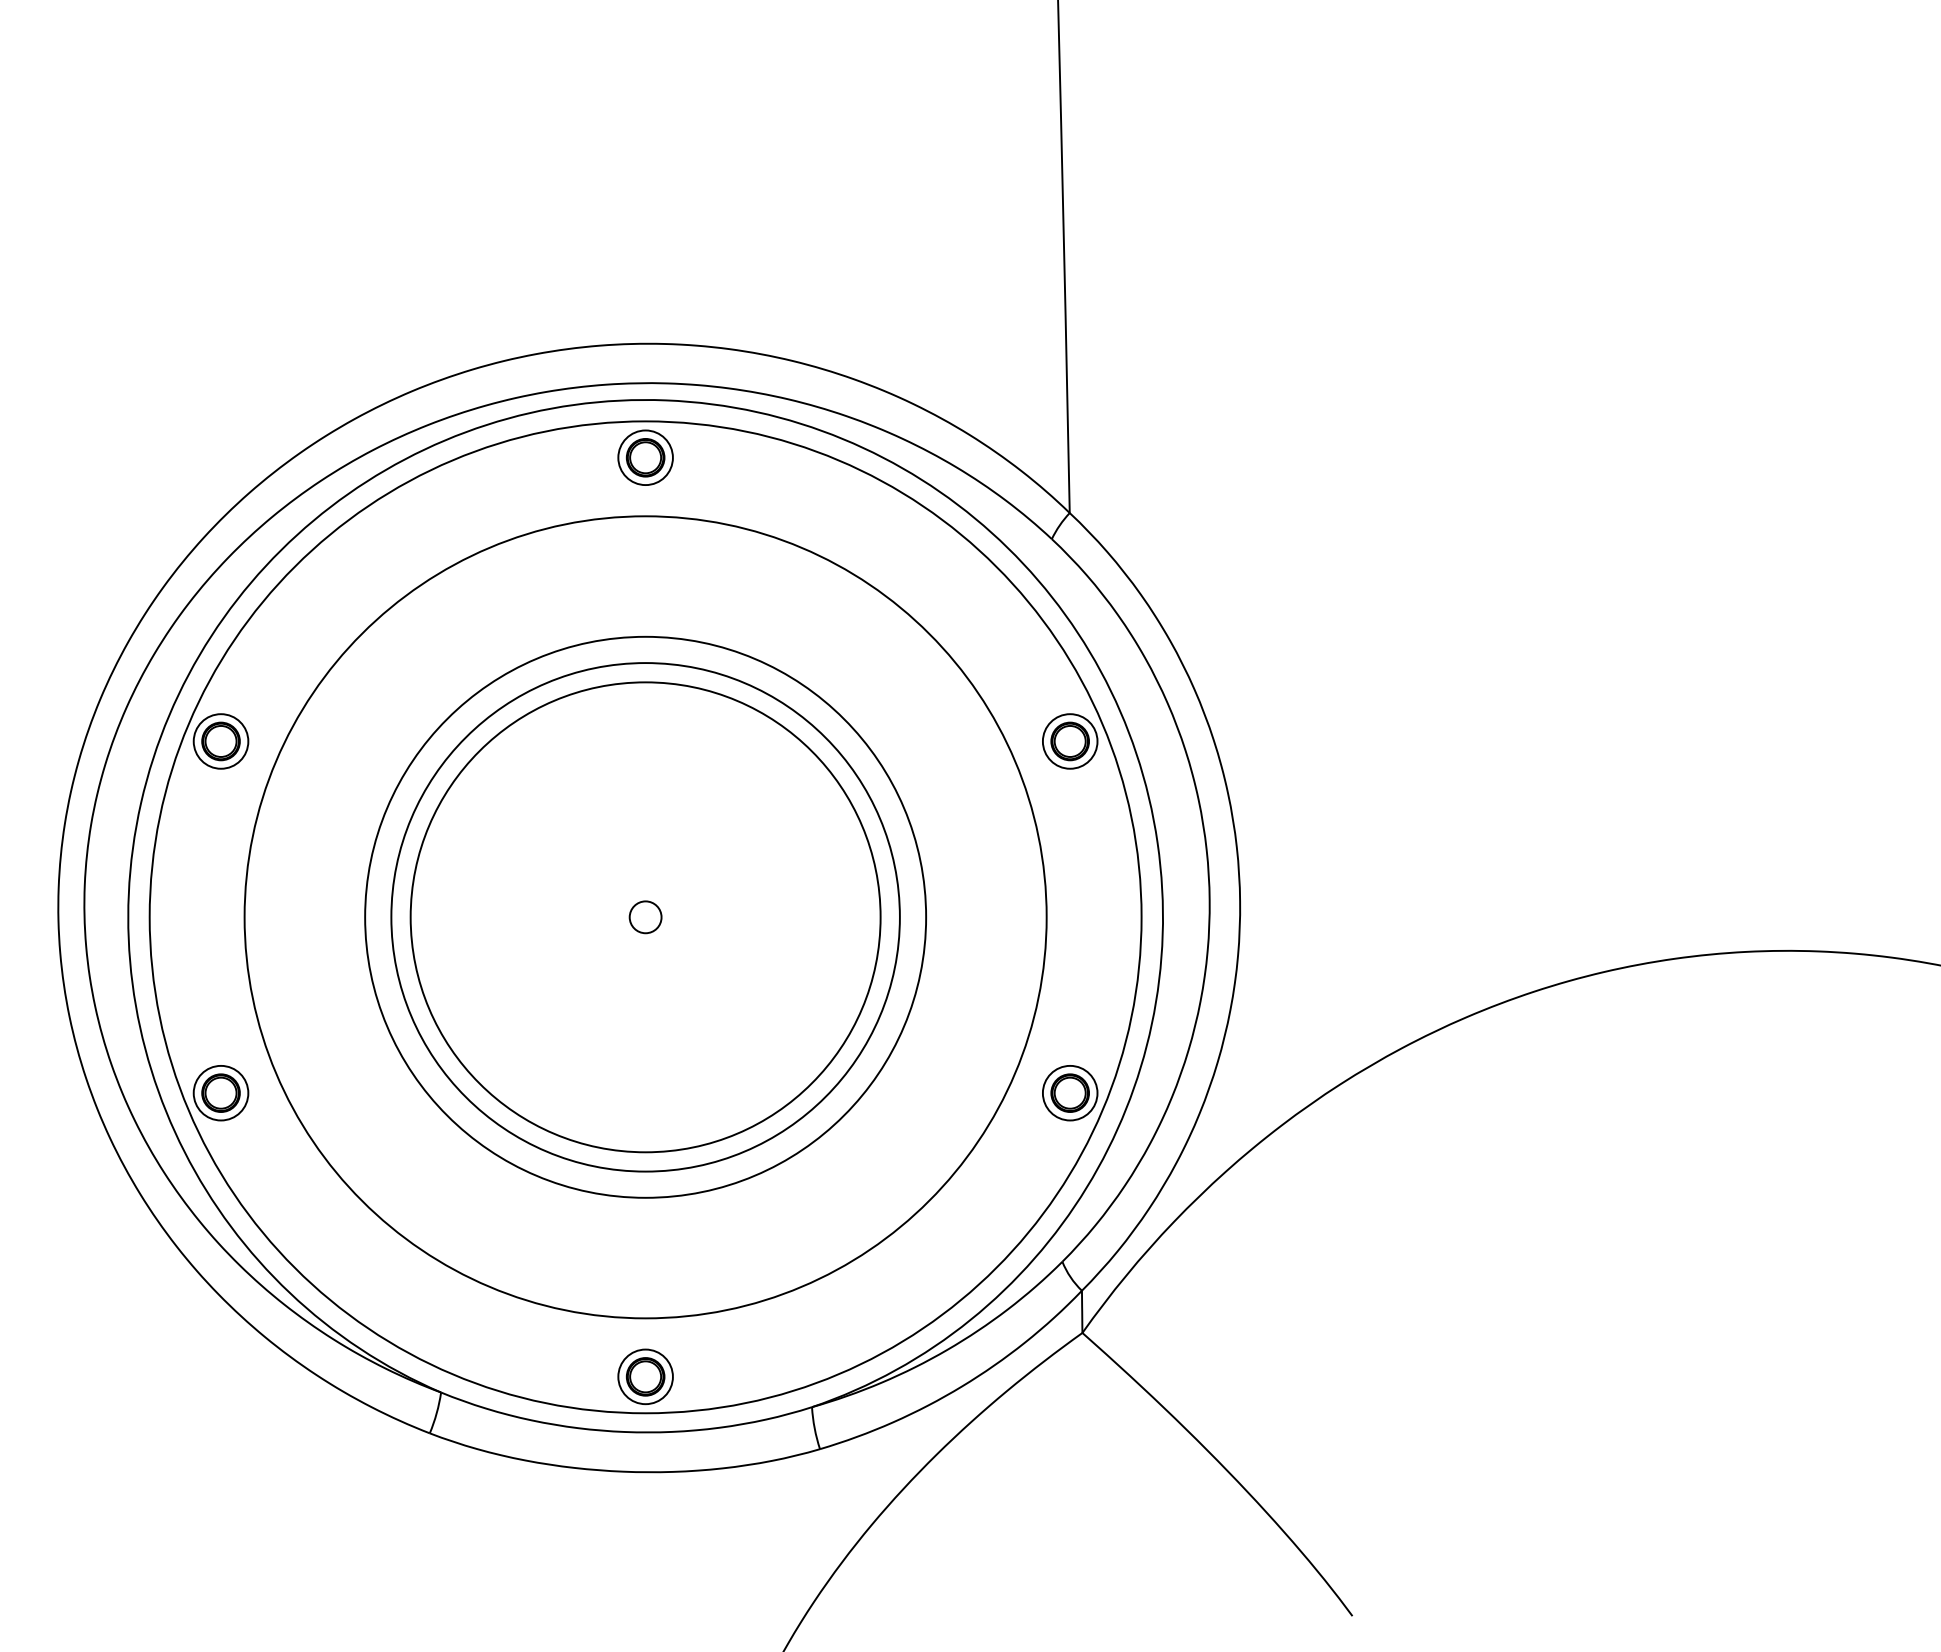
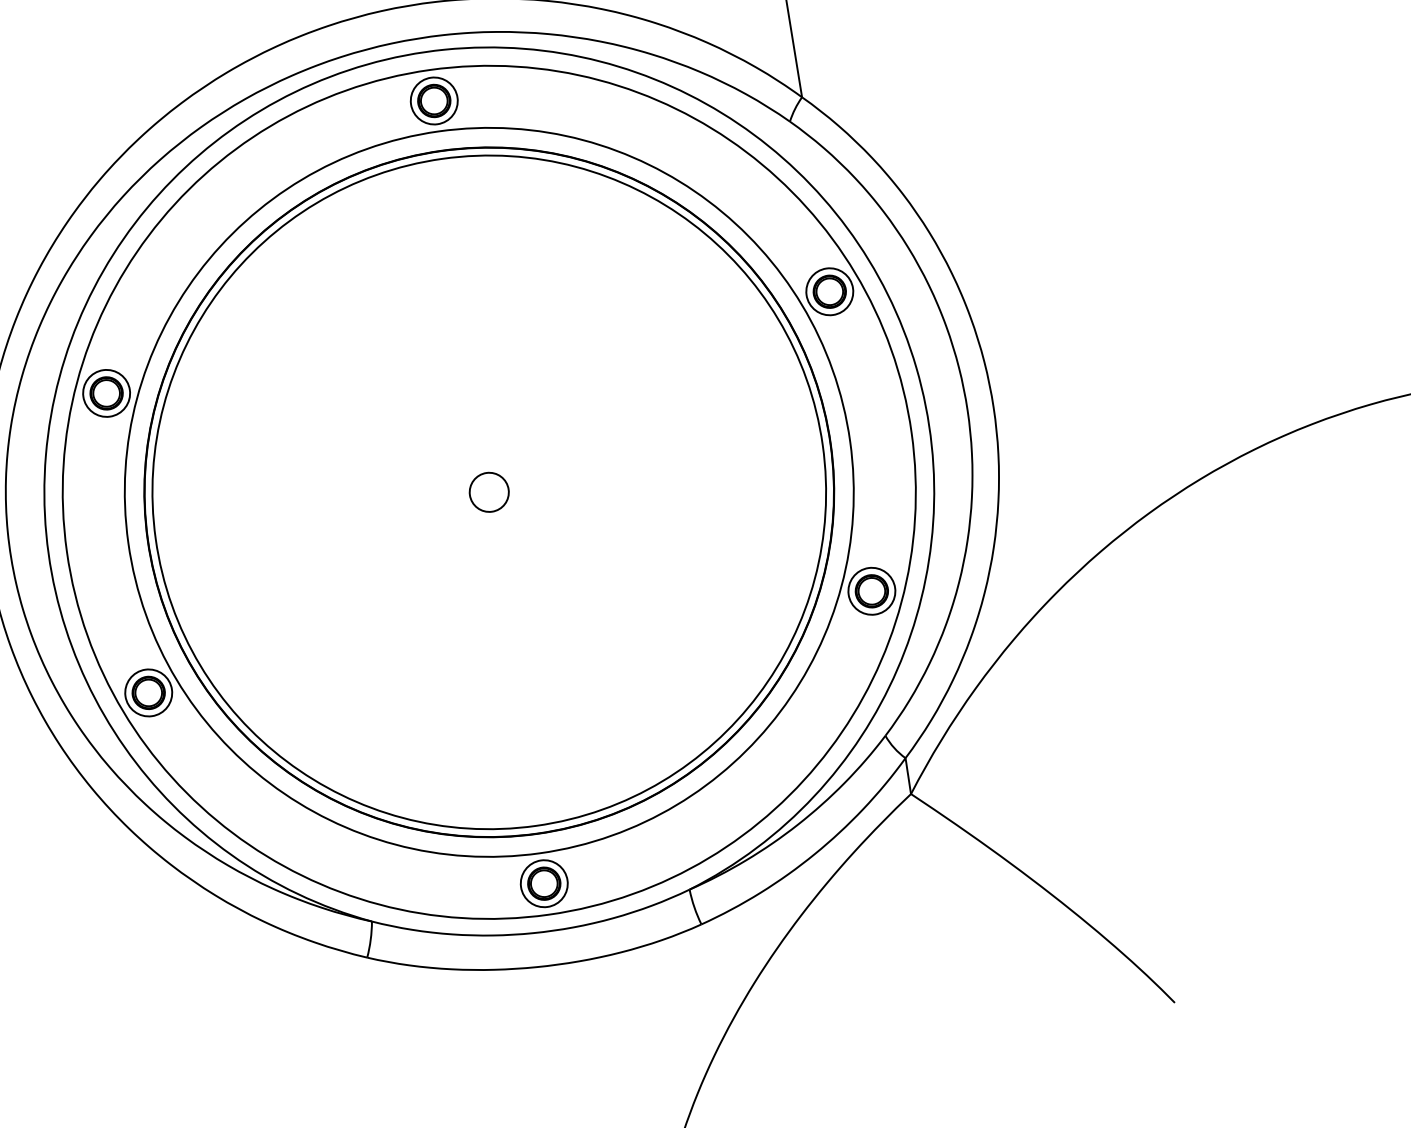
circle: (645, 916) -> (489, 491), size x1.67
circle: (645, 917) -> (489, 492), size x1.43
circle: (645, 917) -> (489, 492), size x1.43
circle: (645, 917) -> (489, 492), size x1.67

